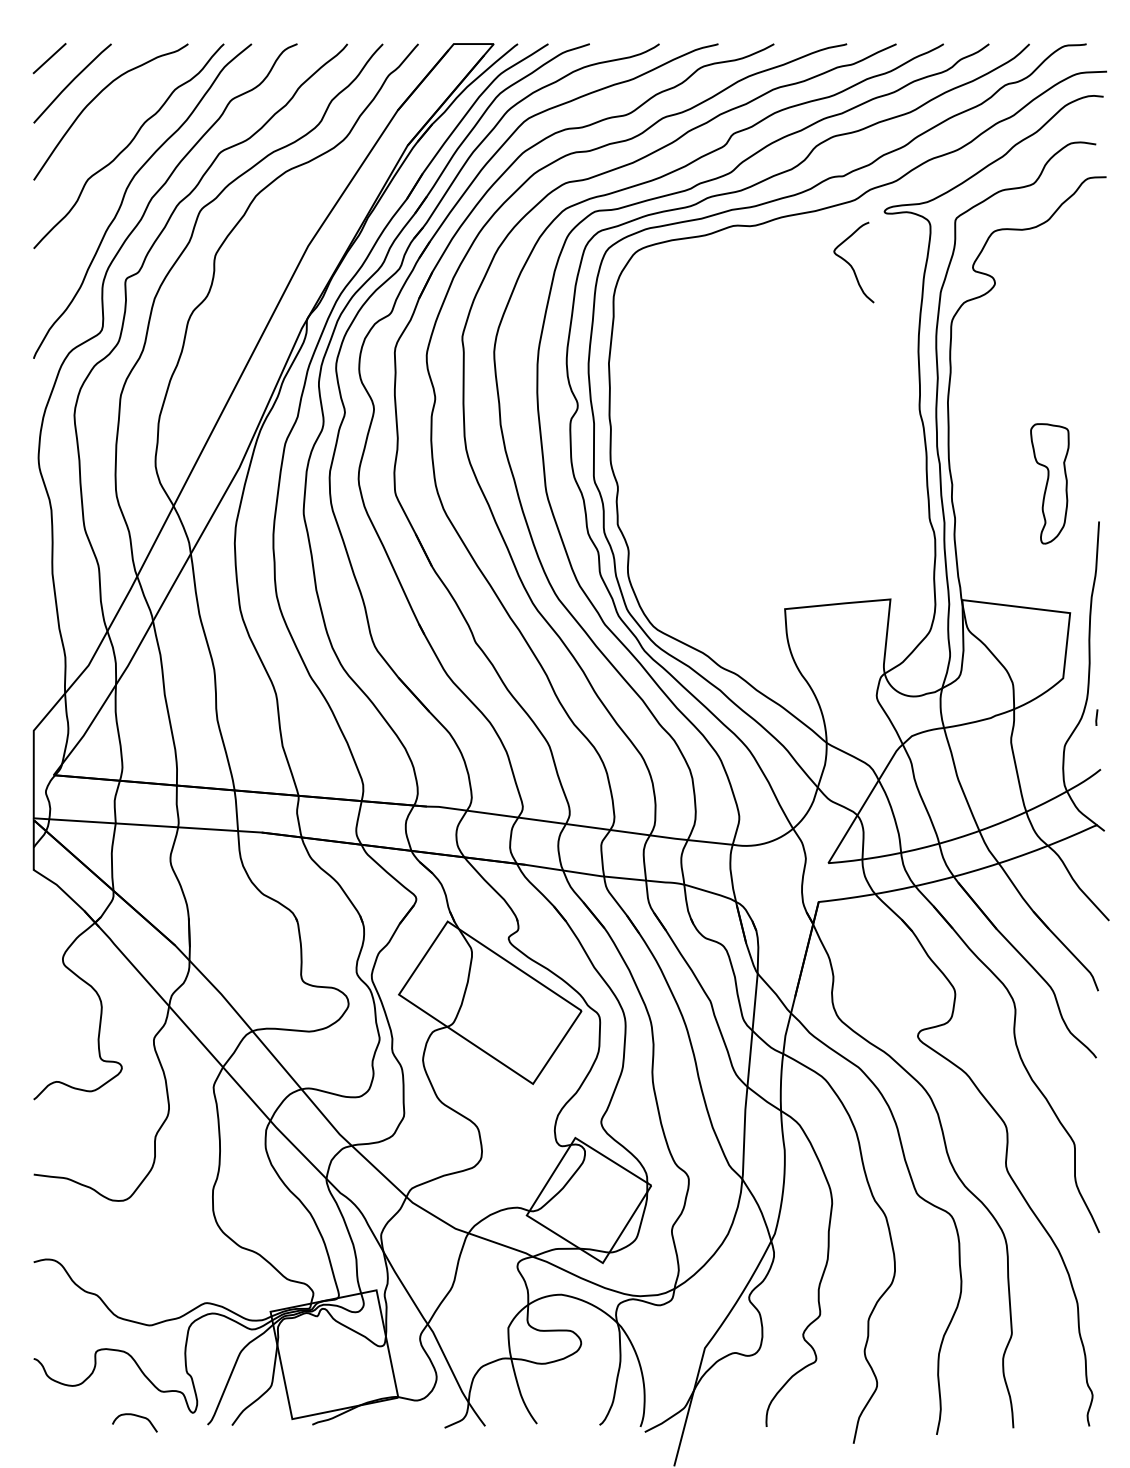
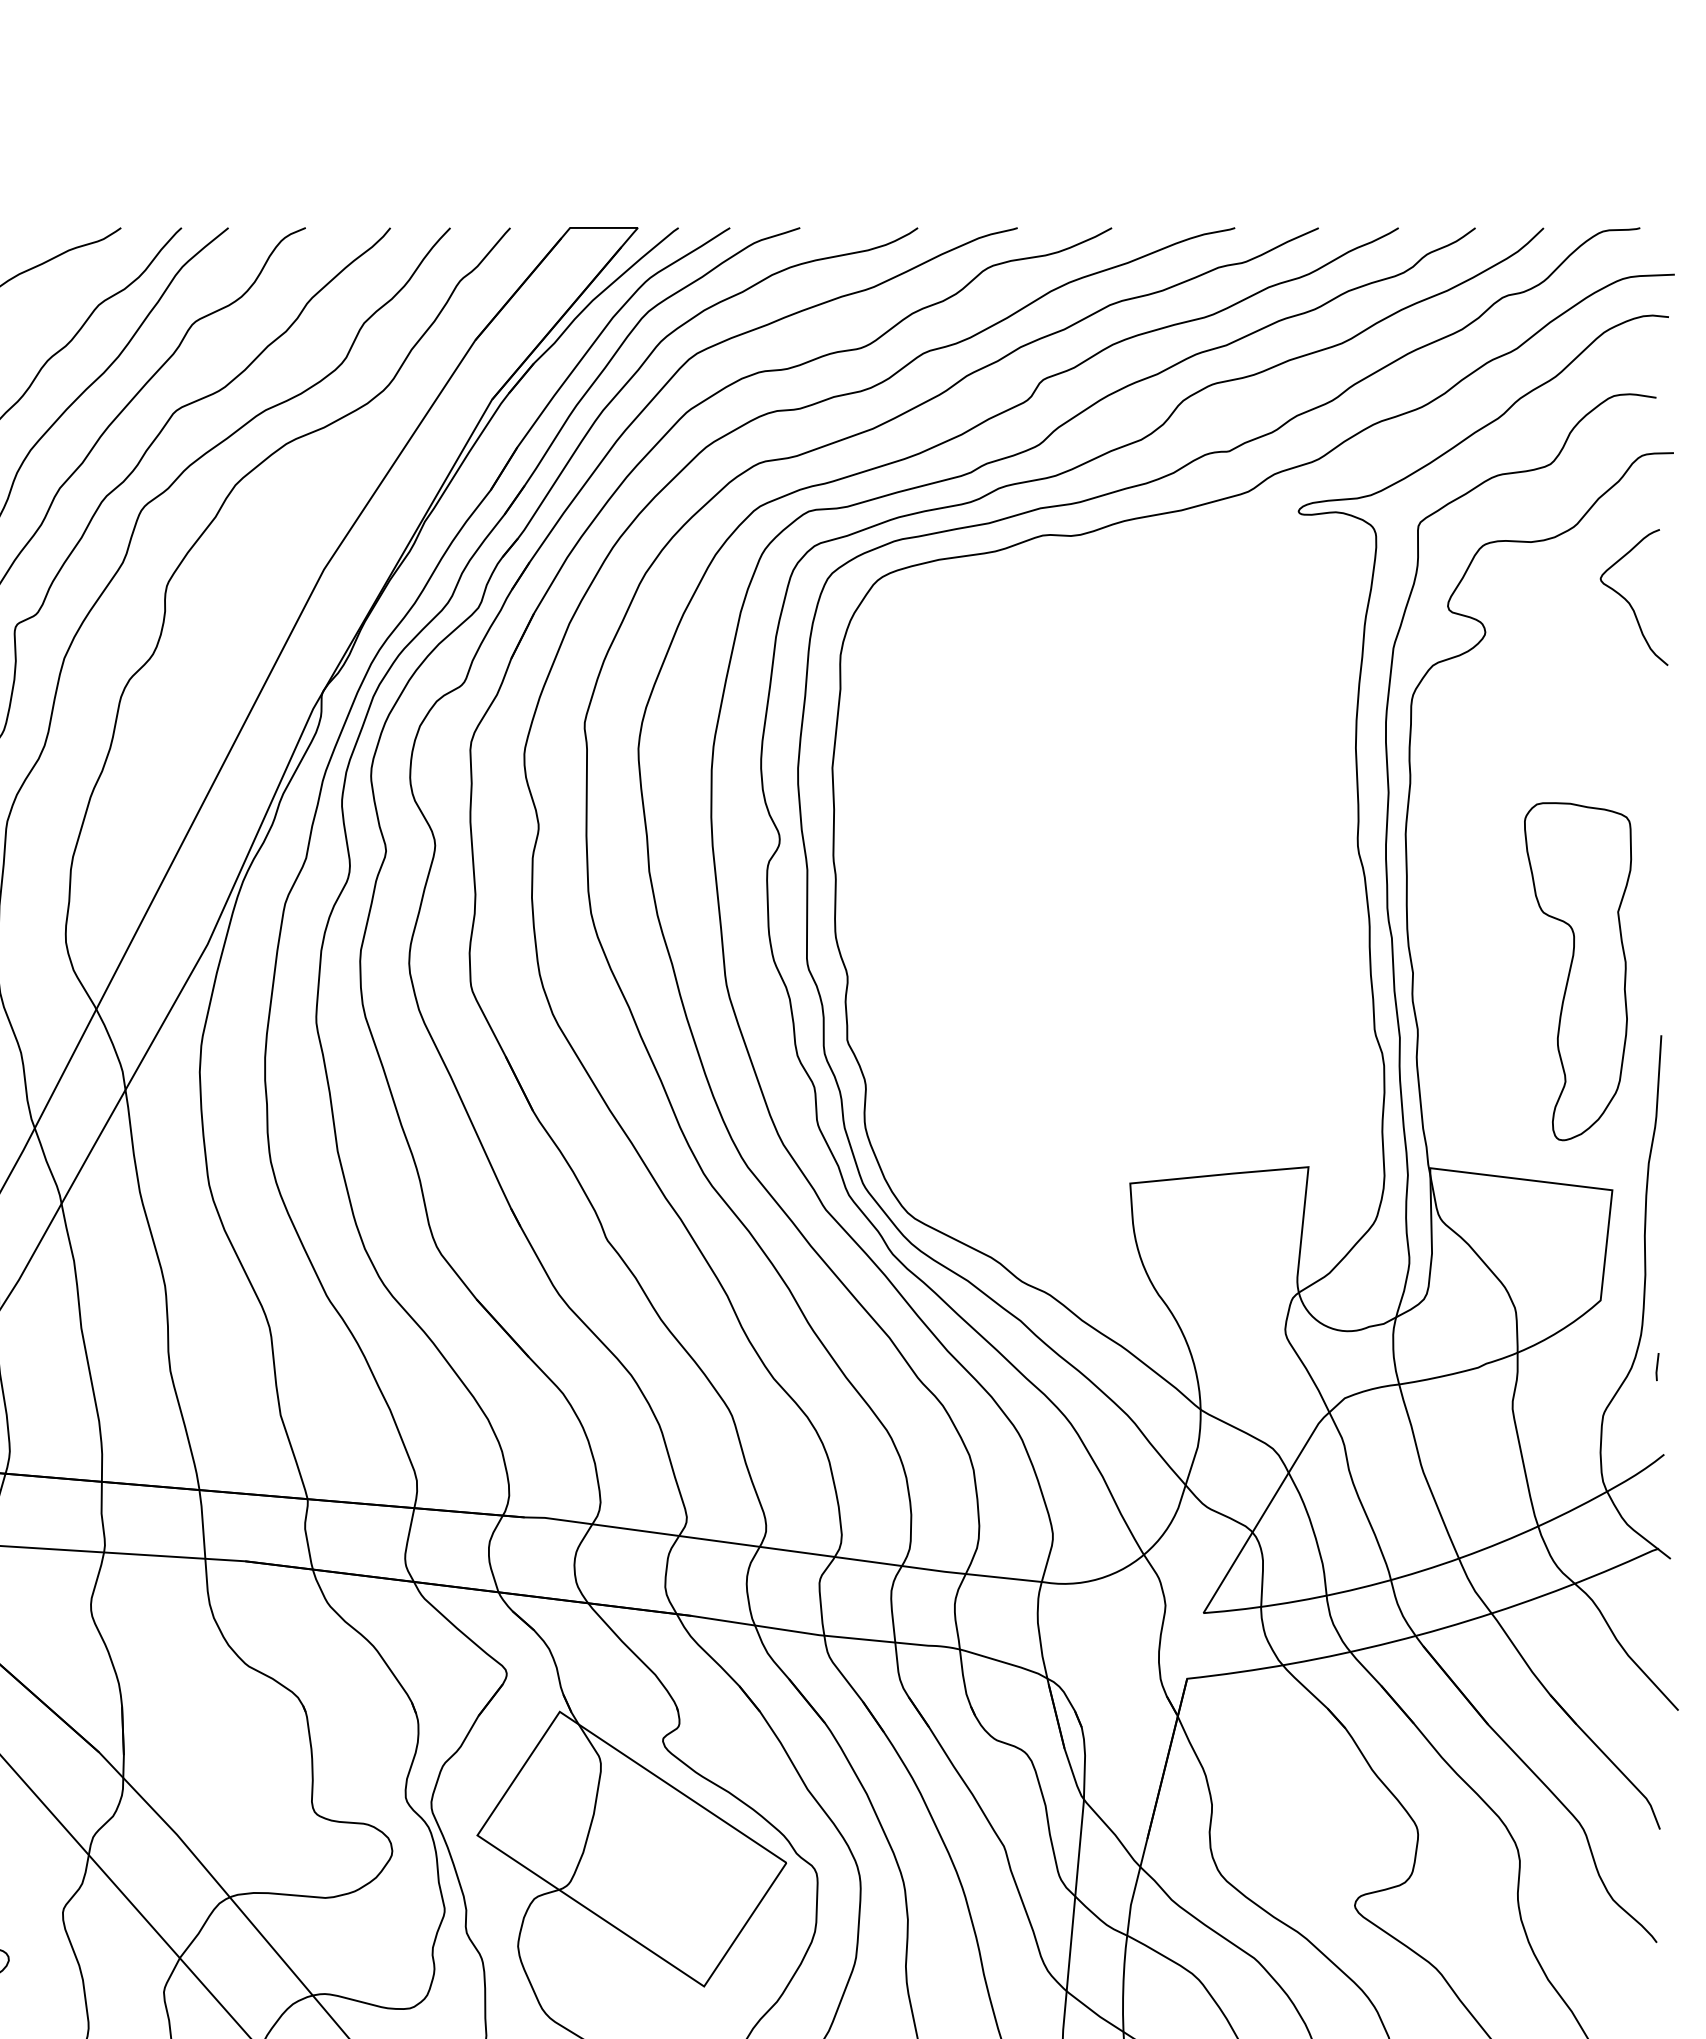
curve: (850, 263) -> (1628, 599), moved
part: (1049, 483) -> (1577, 971), size x1.67

